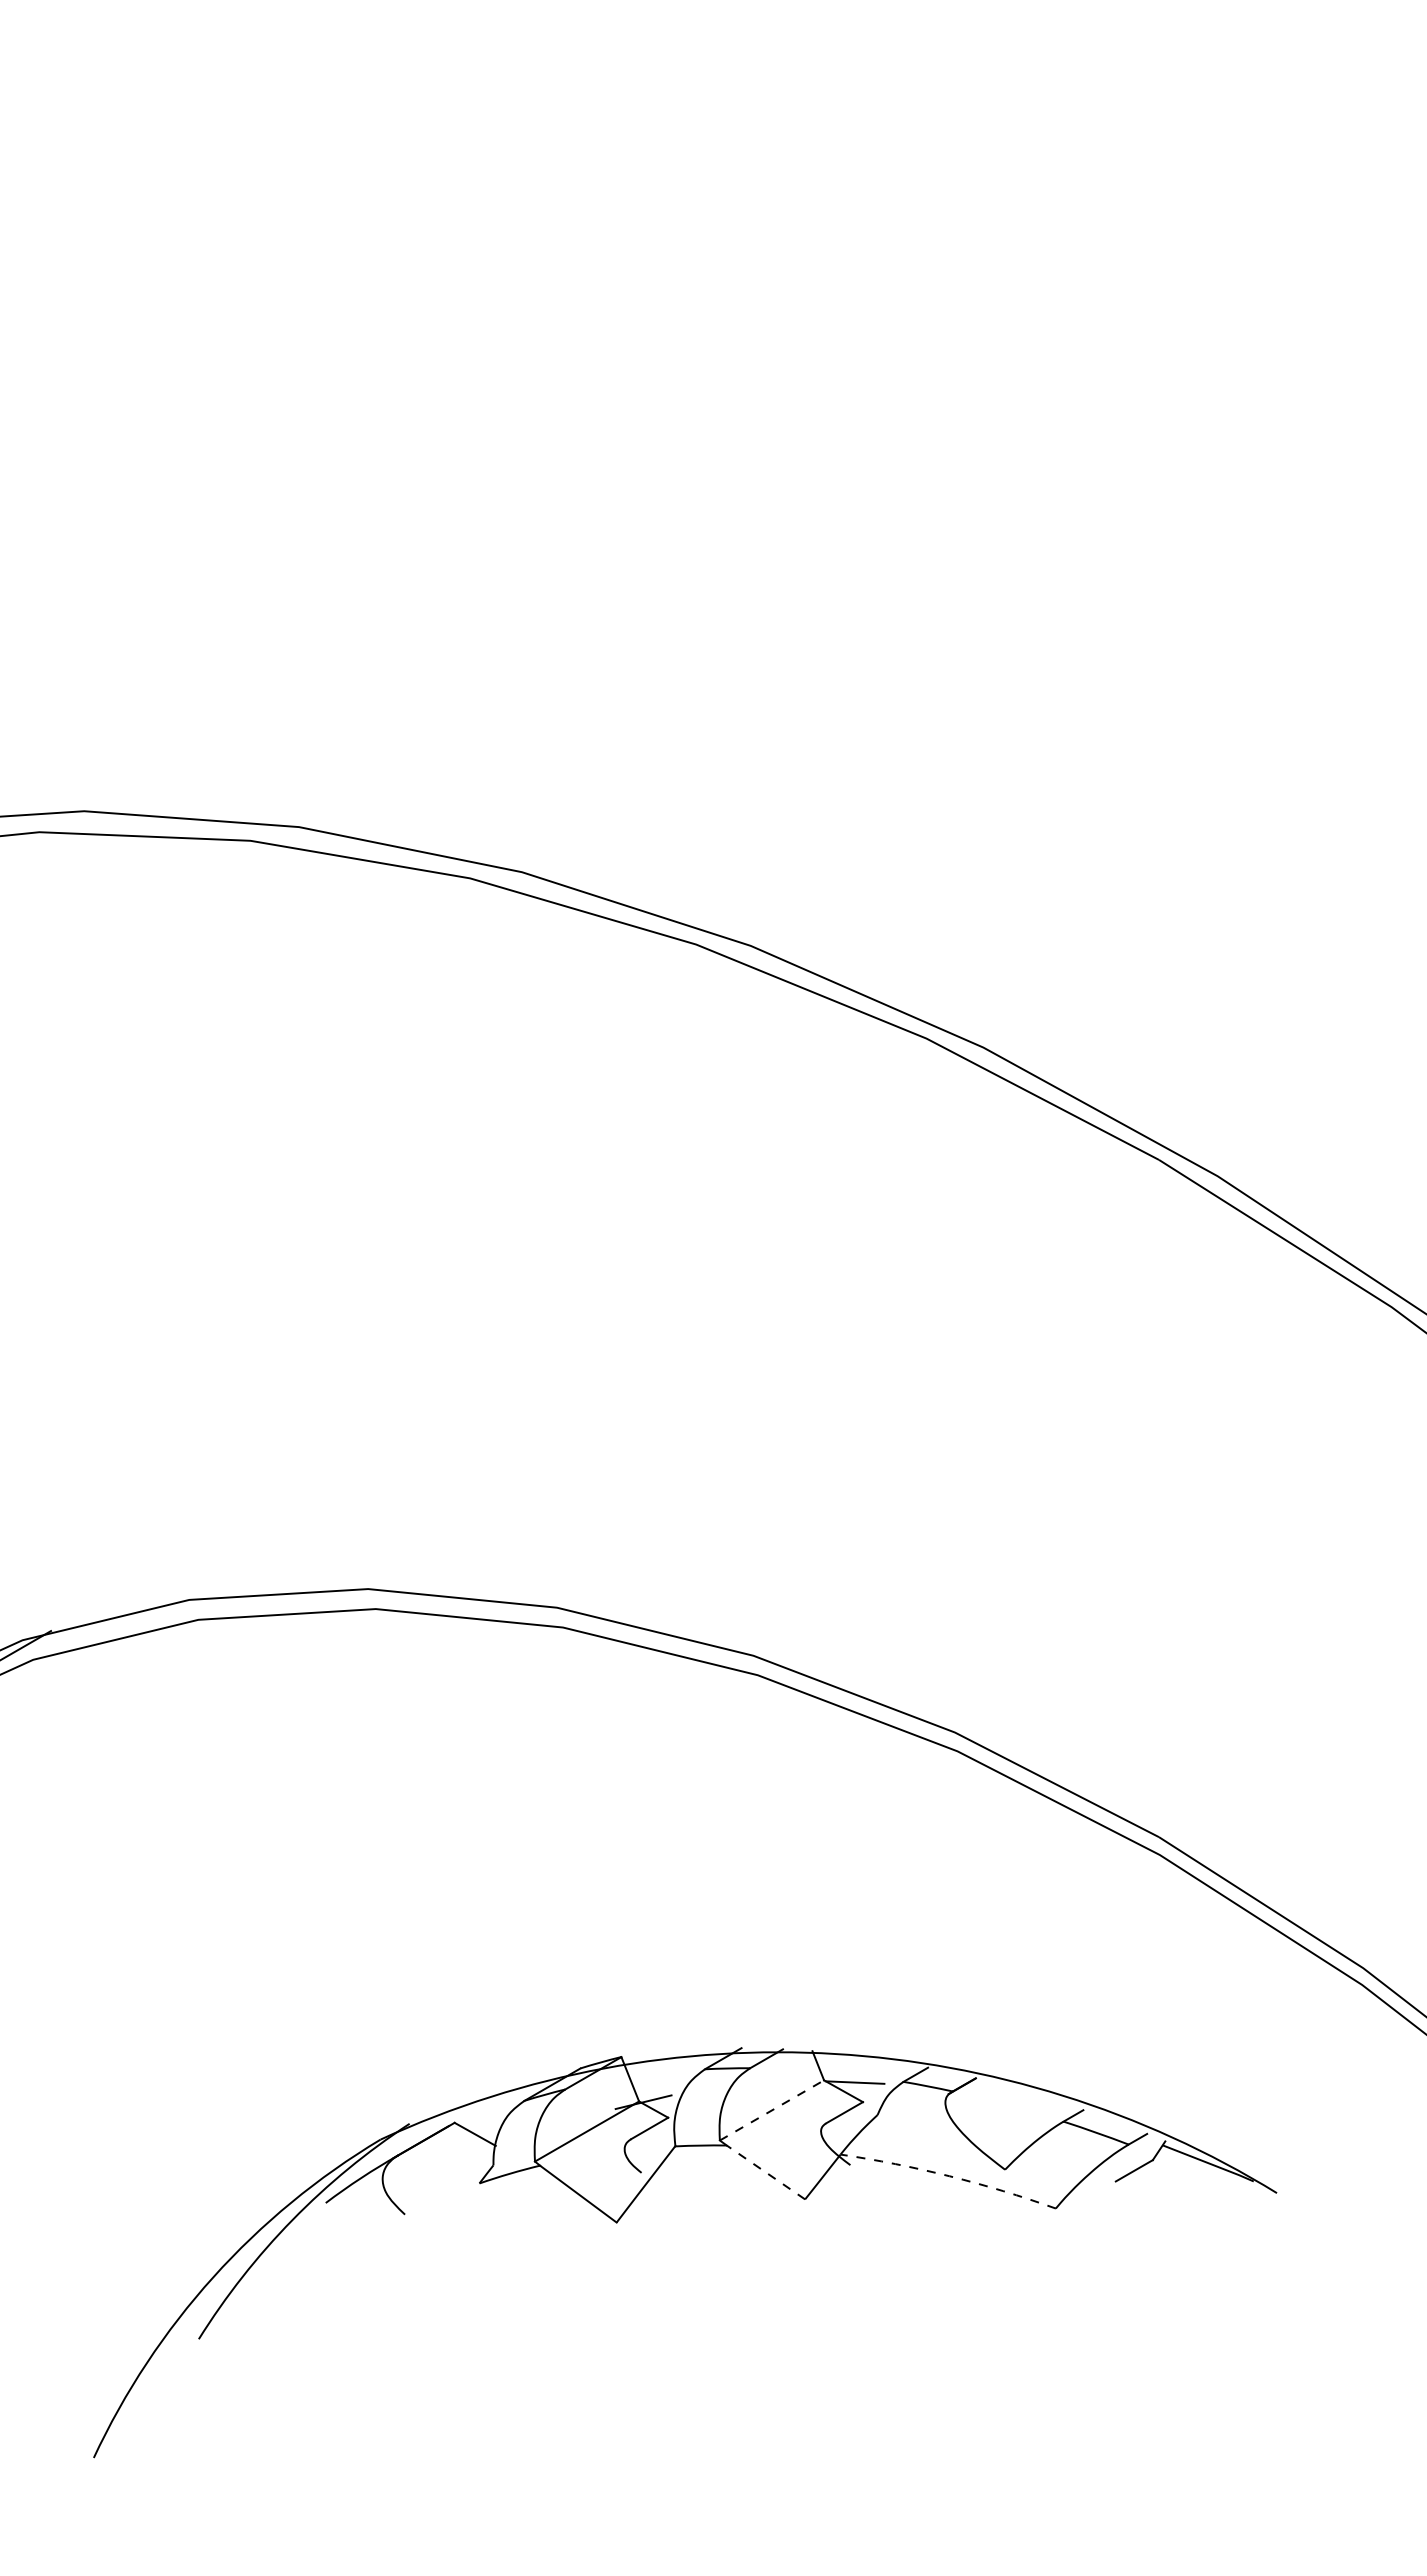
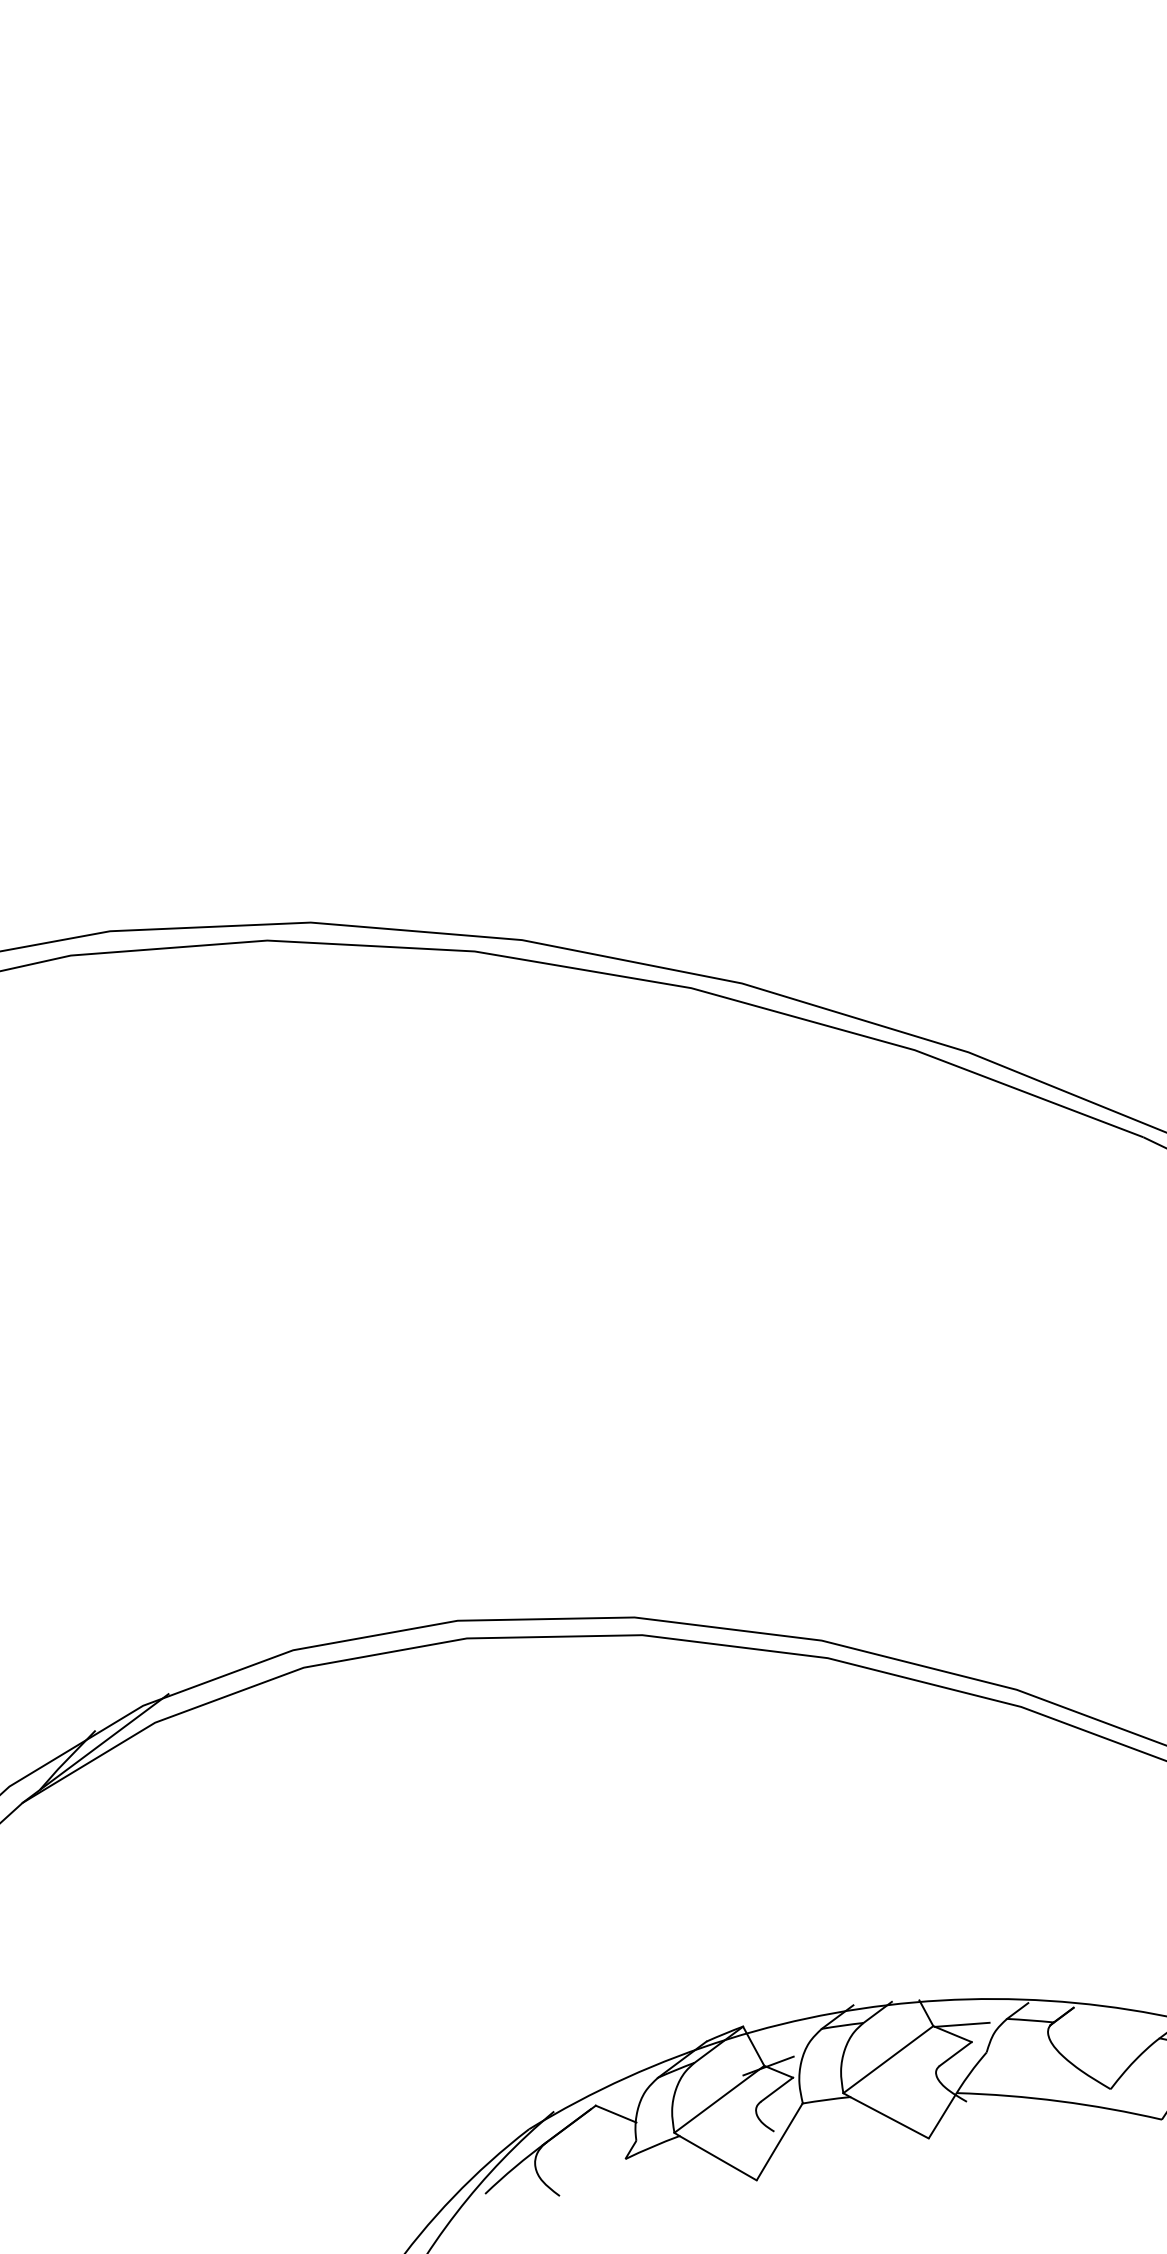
line: (772, 2110) -> (888, 2059), dashed -> solid
line: (765, 2172) -> (889, 2117), dashed -> solid
arc: (949, 2176) -> (1059, 2101), dashed -> solid

